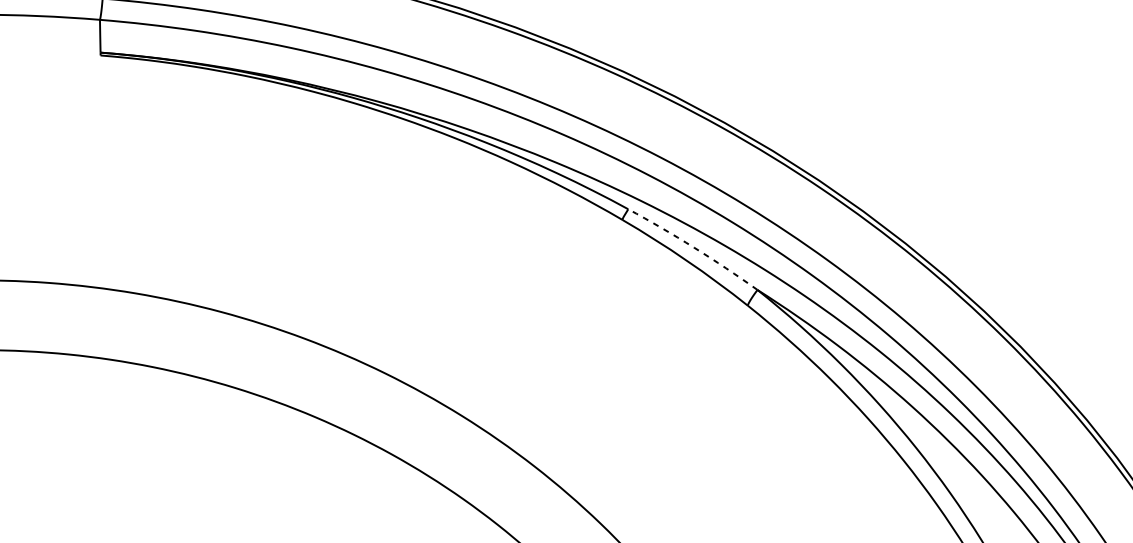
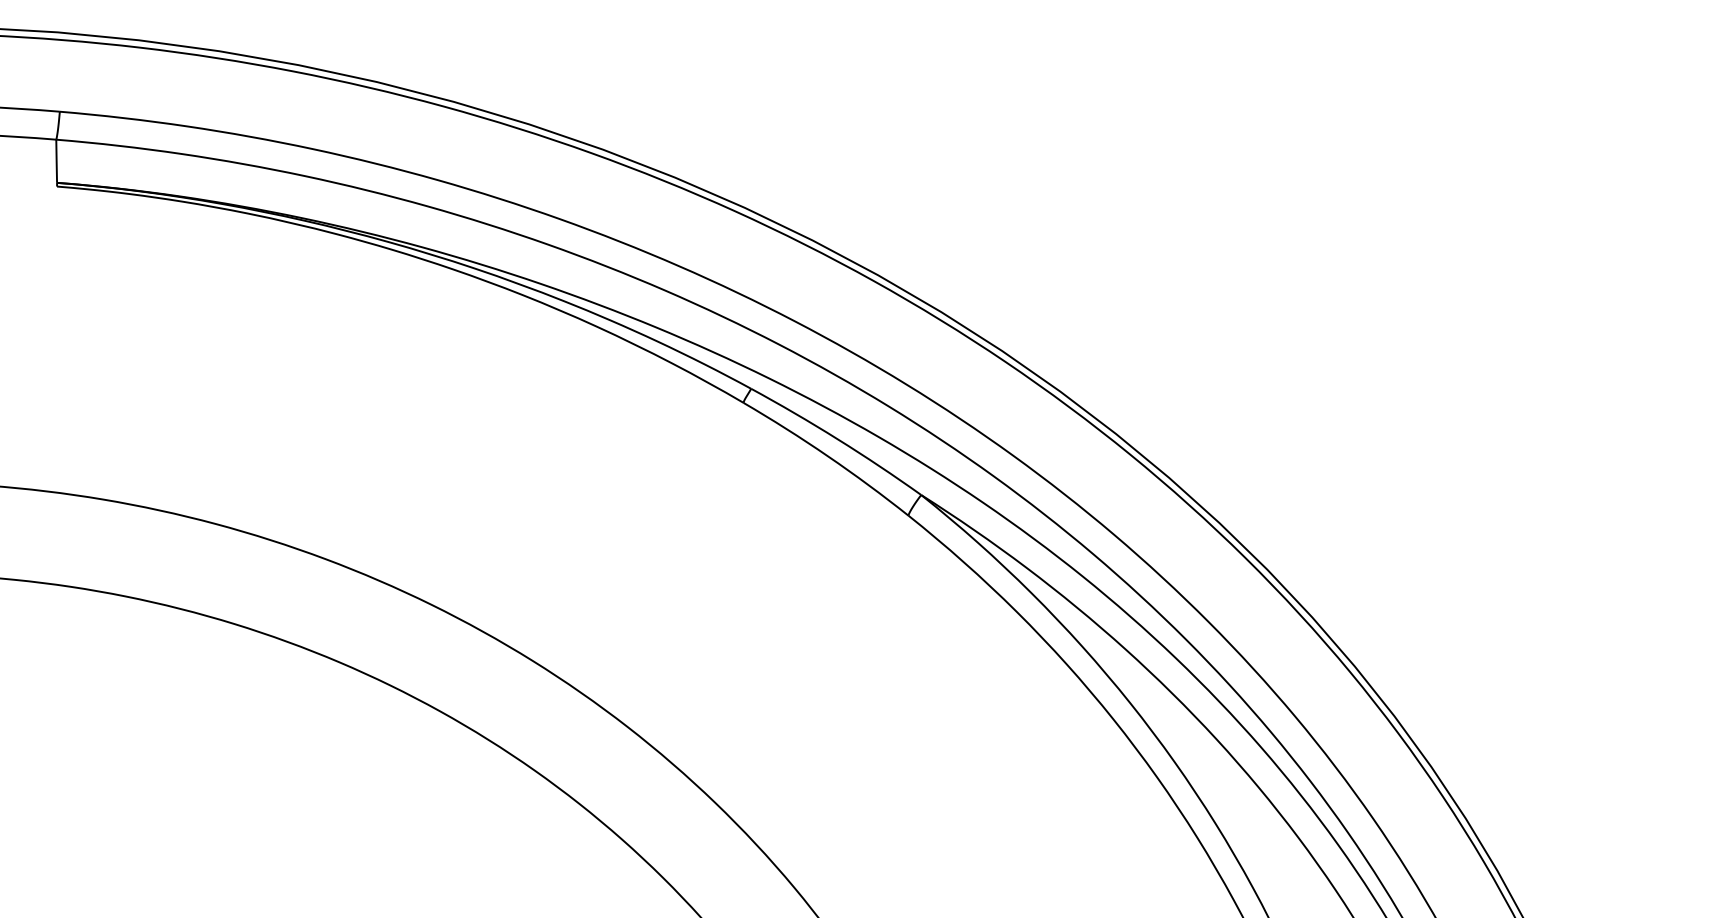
arc: (693, 247) -> (837, 439), dashed -> solid

